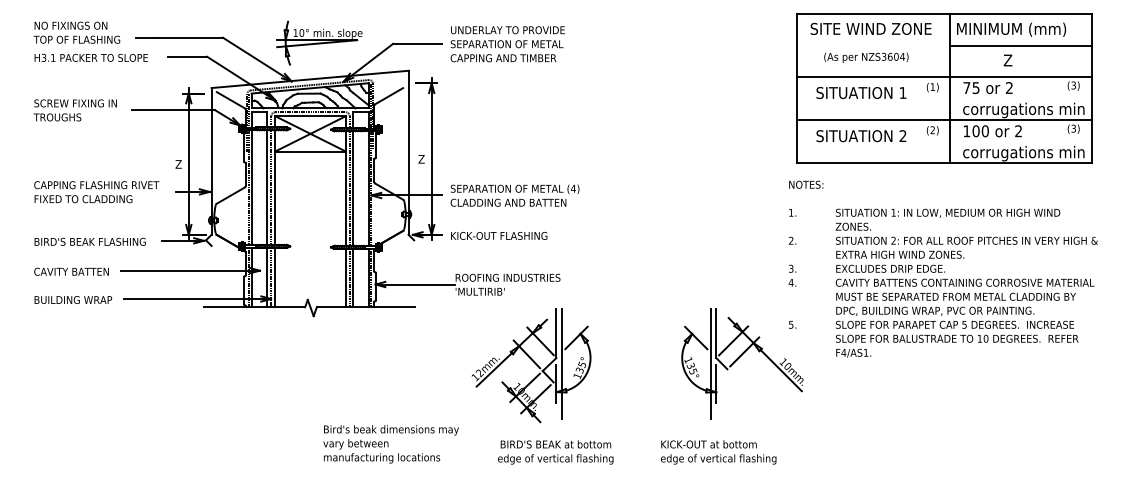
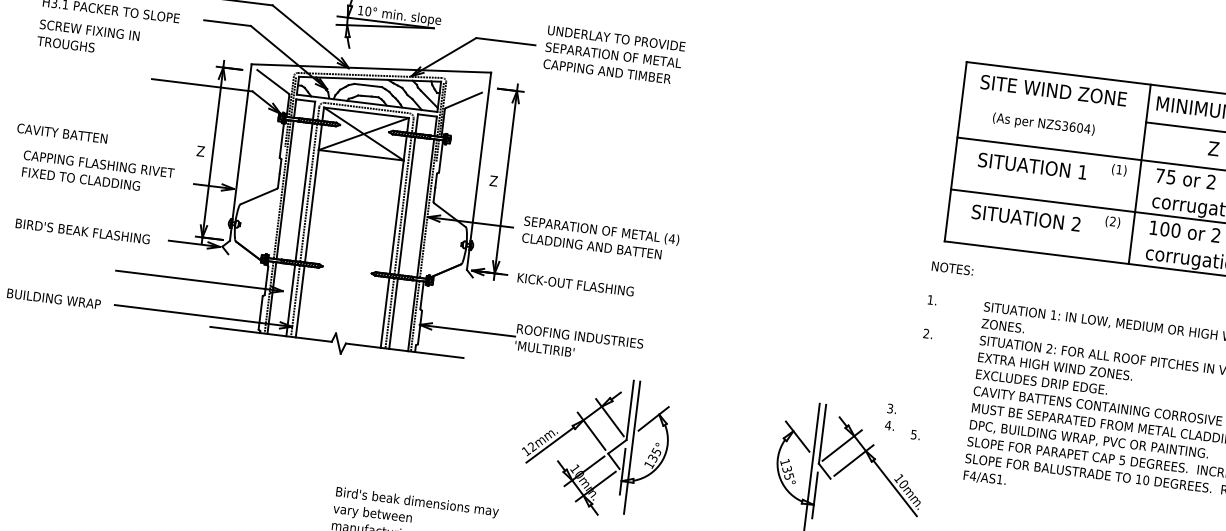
text: (74, 110) -> (87, 38), moved
text: (71, 271) -> (62, 133), moved
text: (792, 275) -> (890, 416), moved

